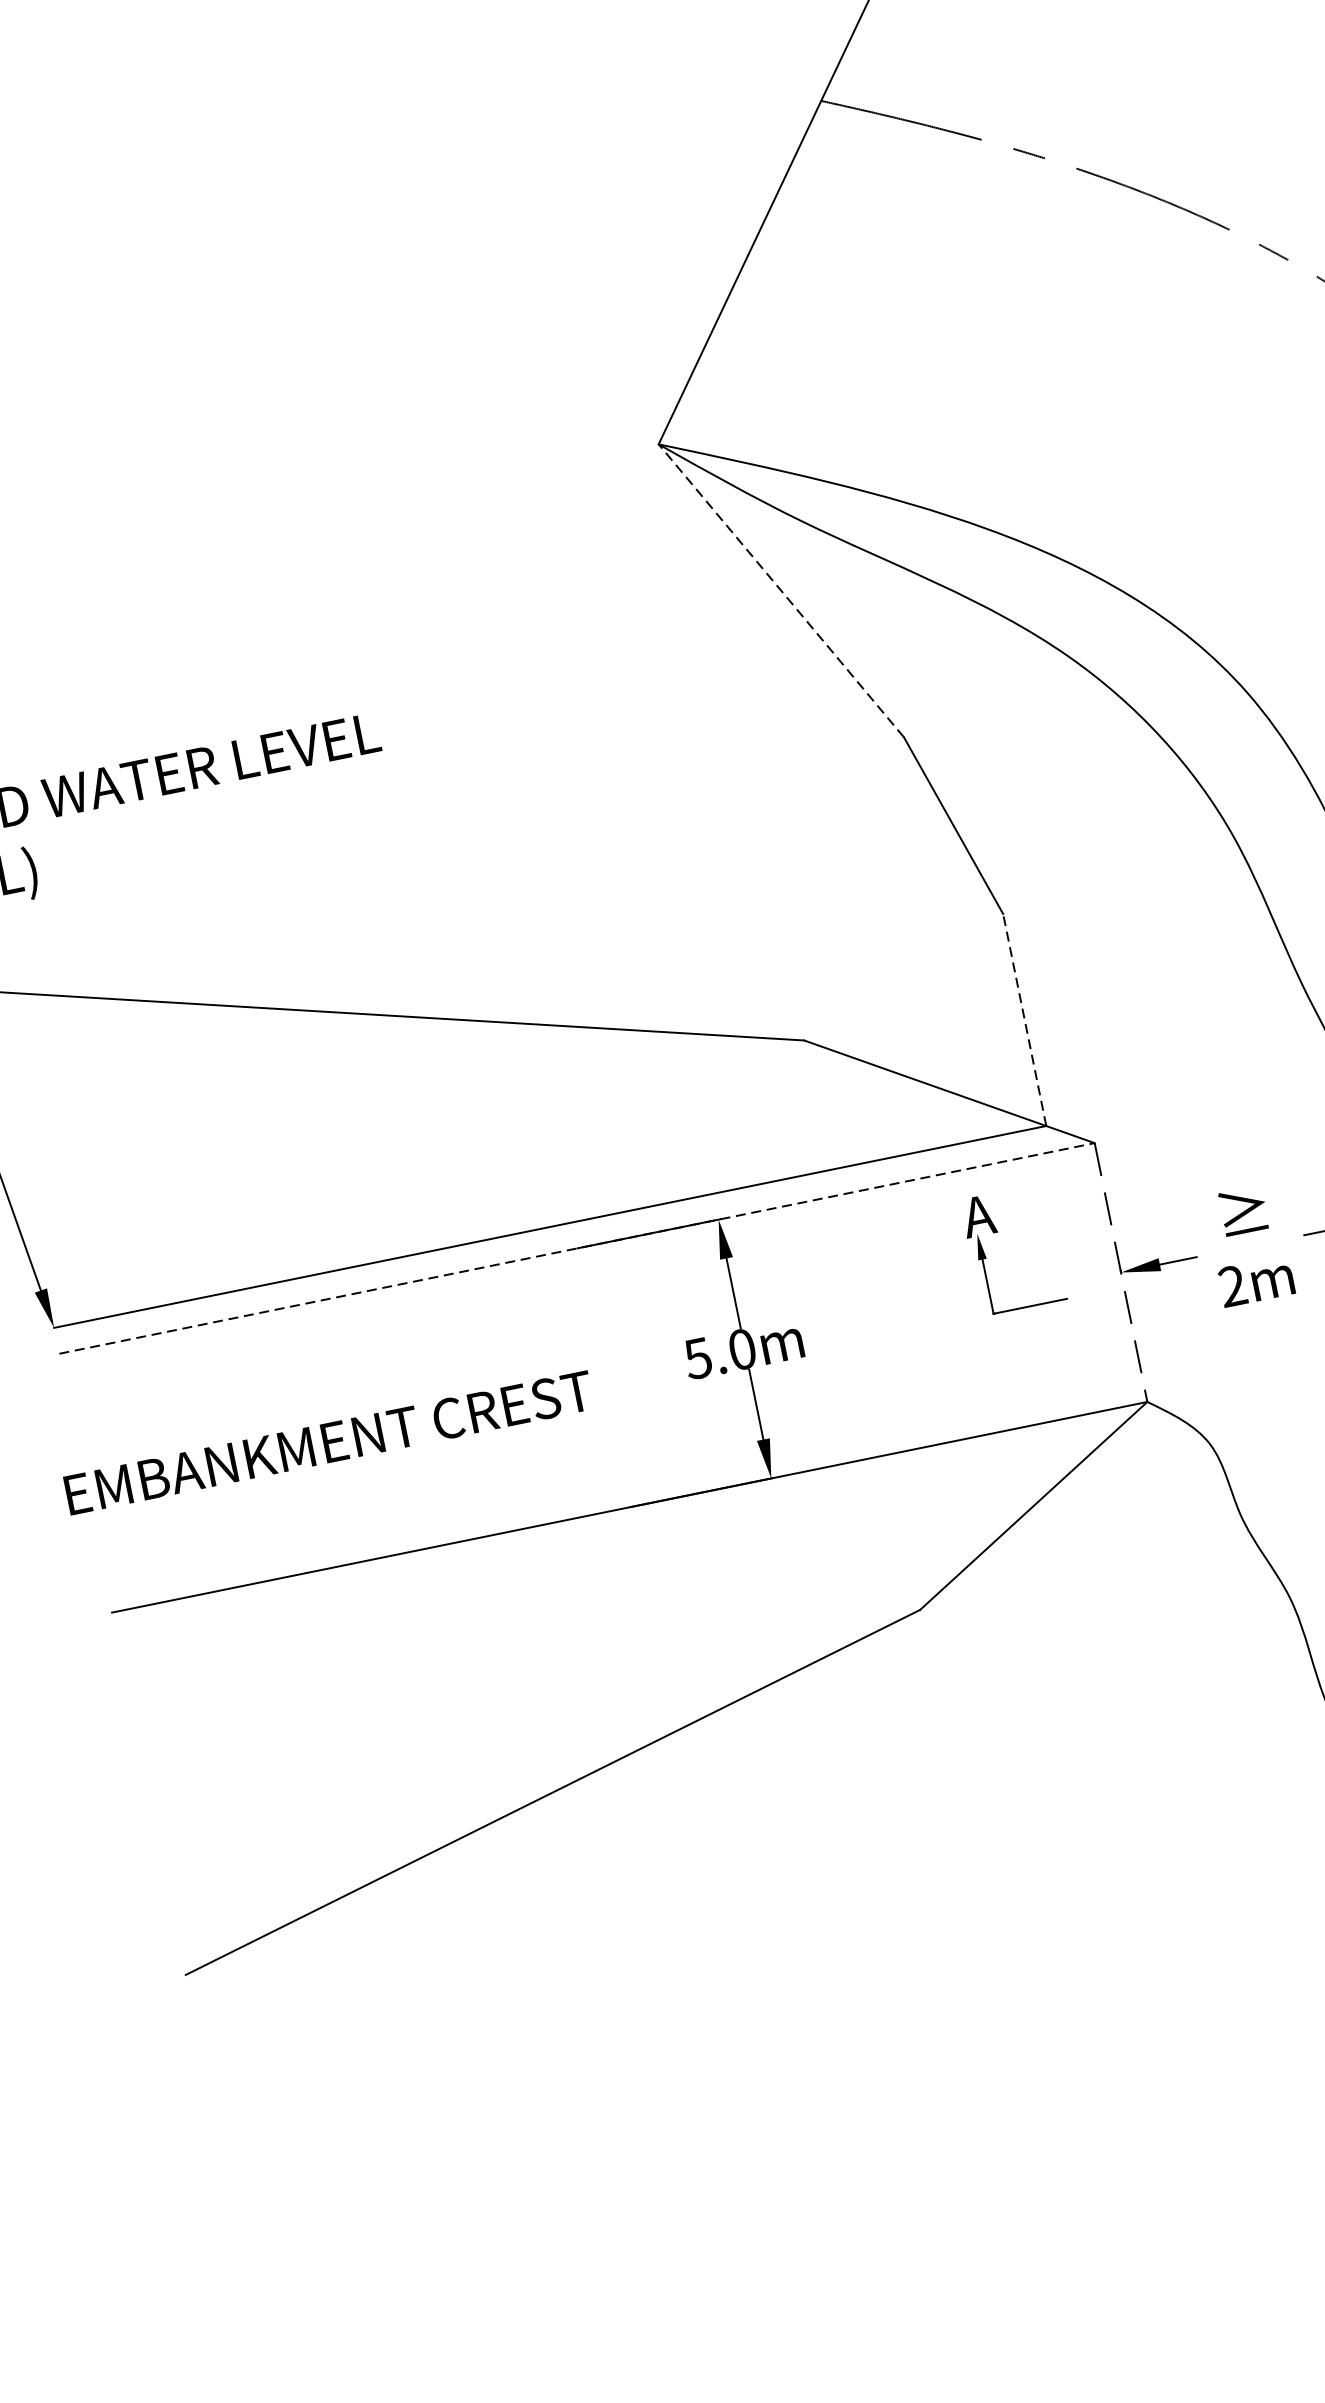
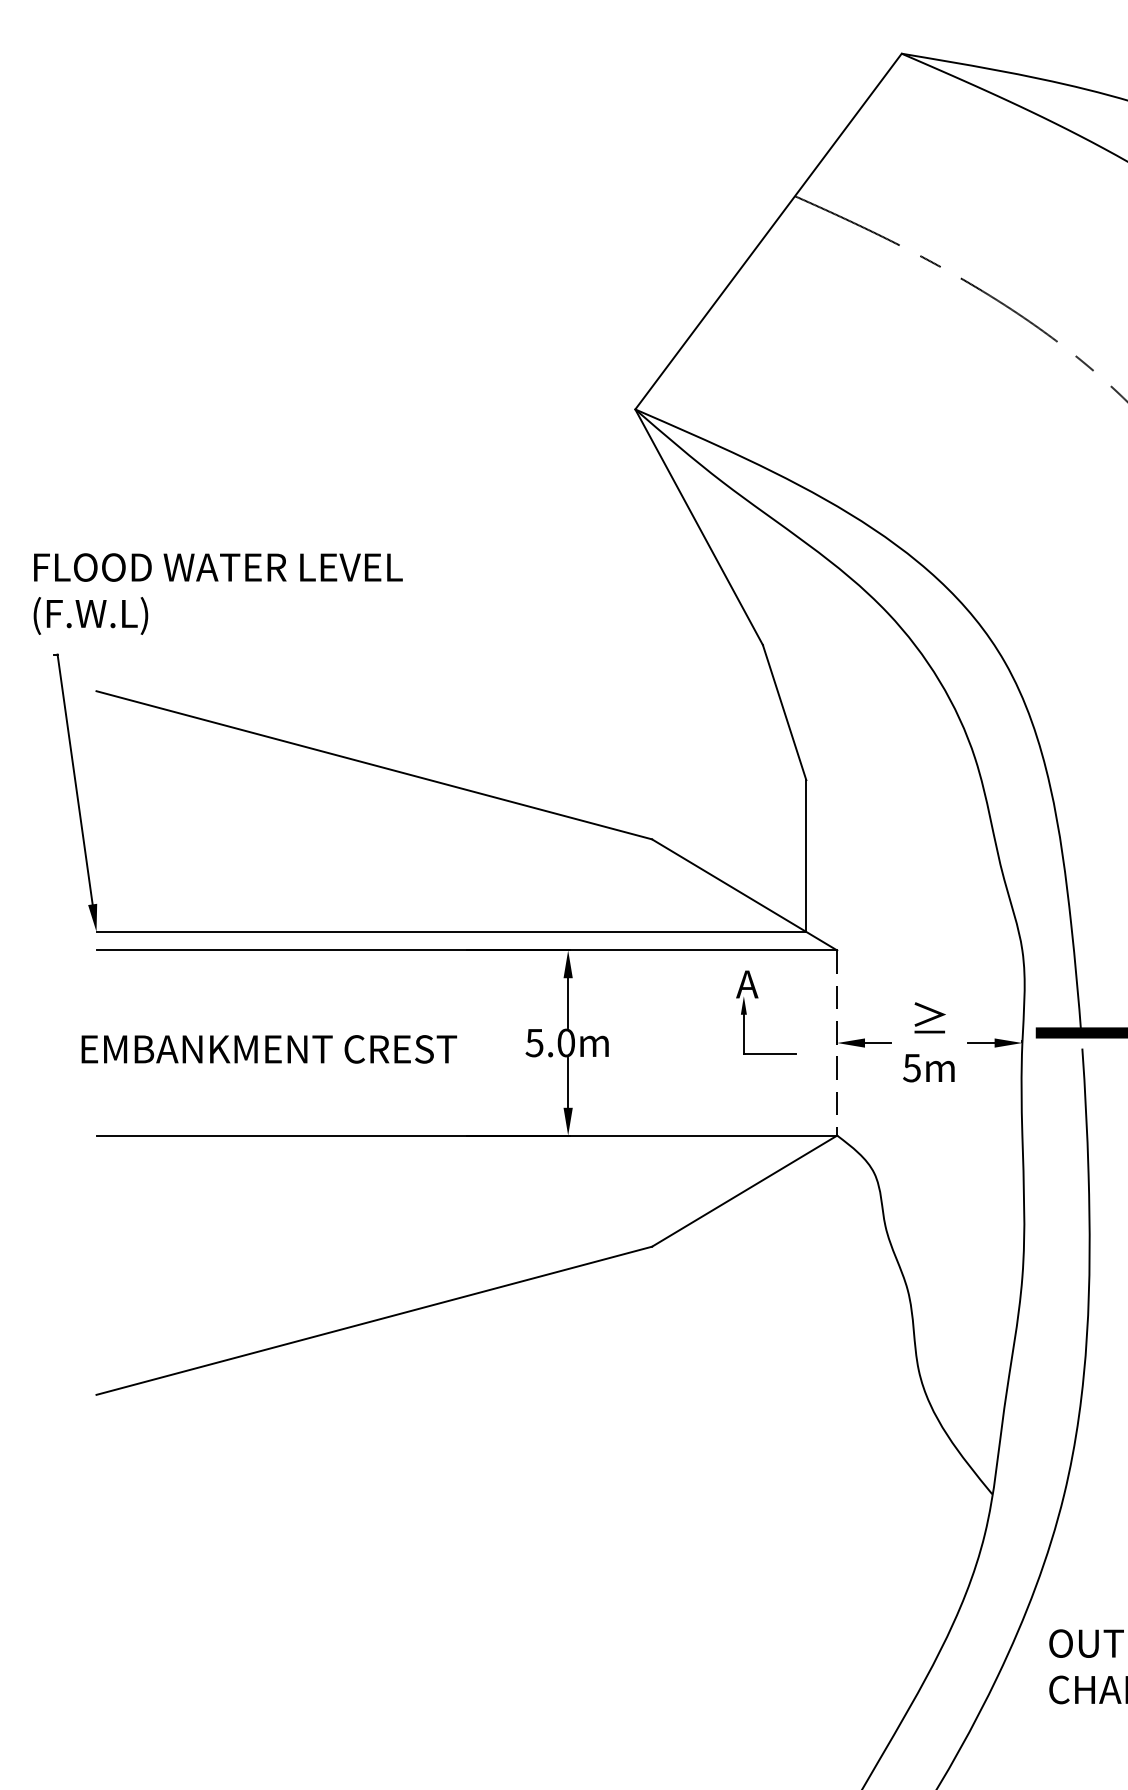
line: (781, 591) -> (699, 527), dashed -> solid
line: (1025, 1020) -> (806, 856), dashed -> solid
line: (577, 1248) -> (467, 950), dashed -> solid
text: (1231, 1285) -> (911, 1067), 2m -> 5m

